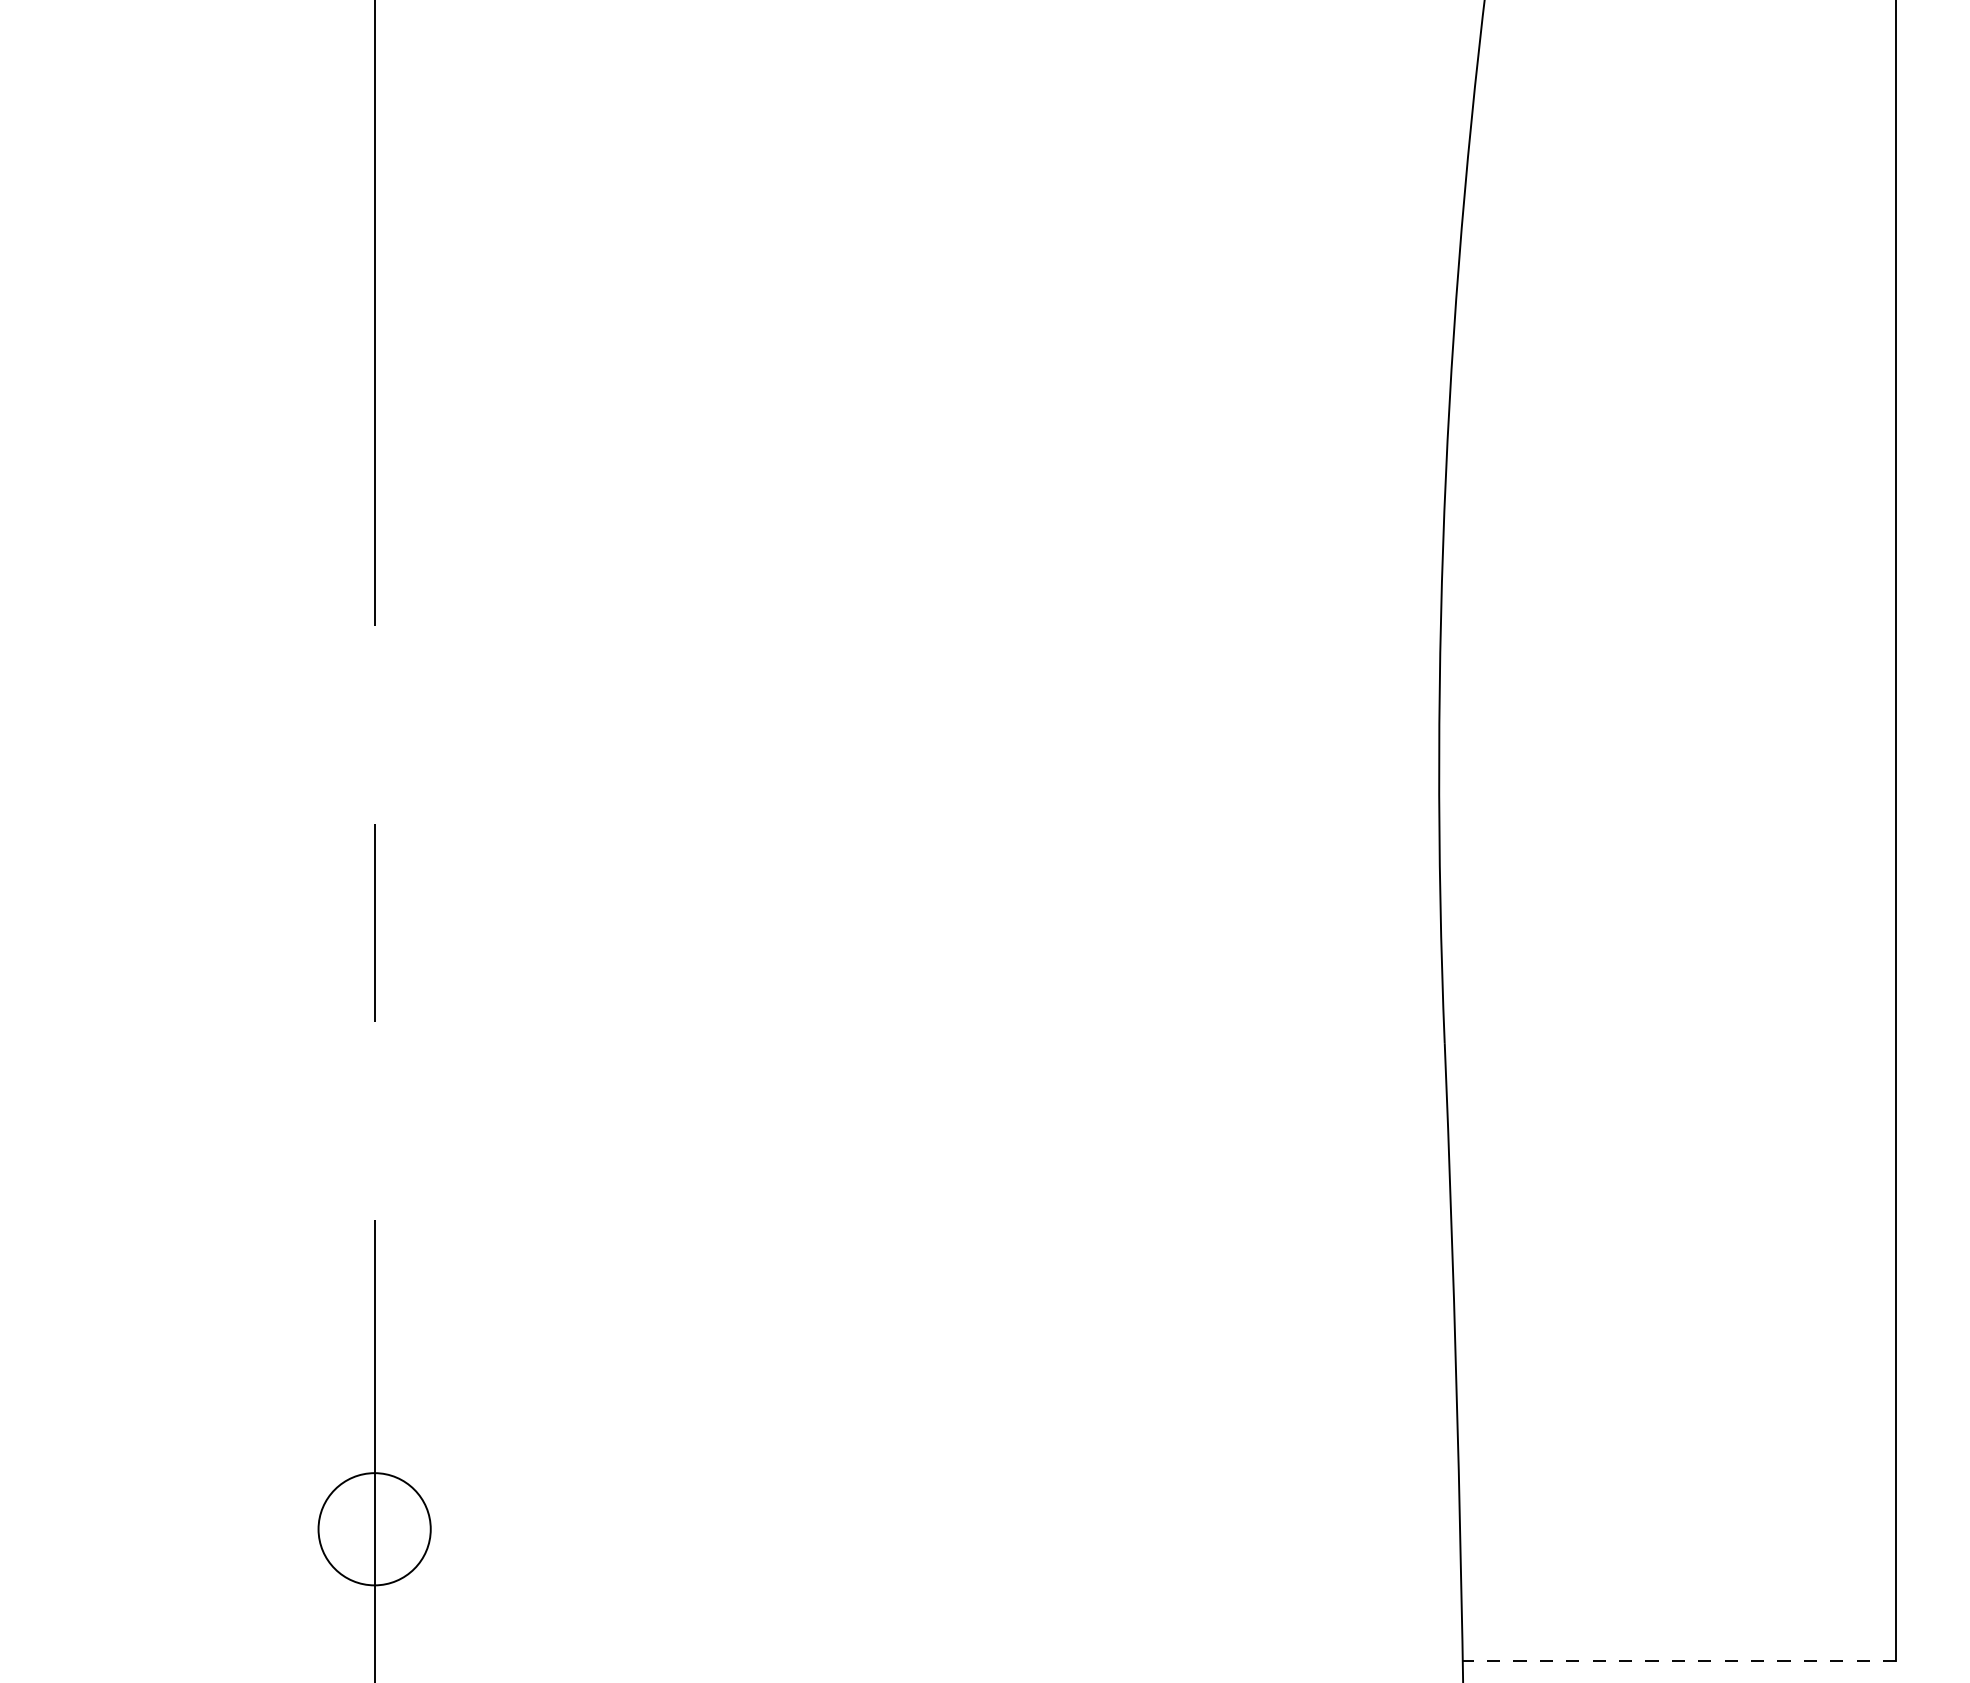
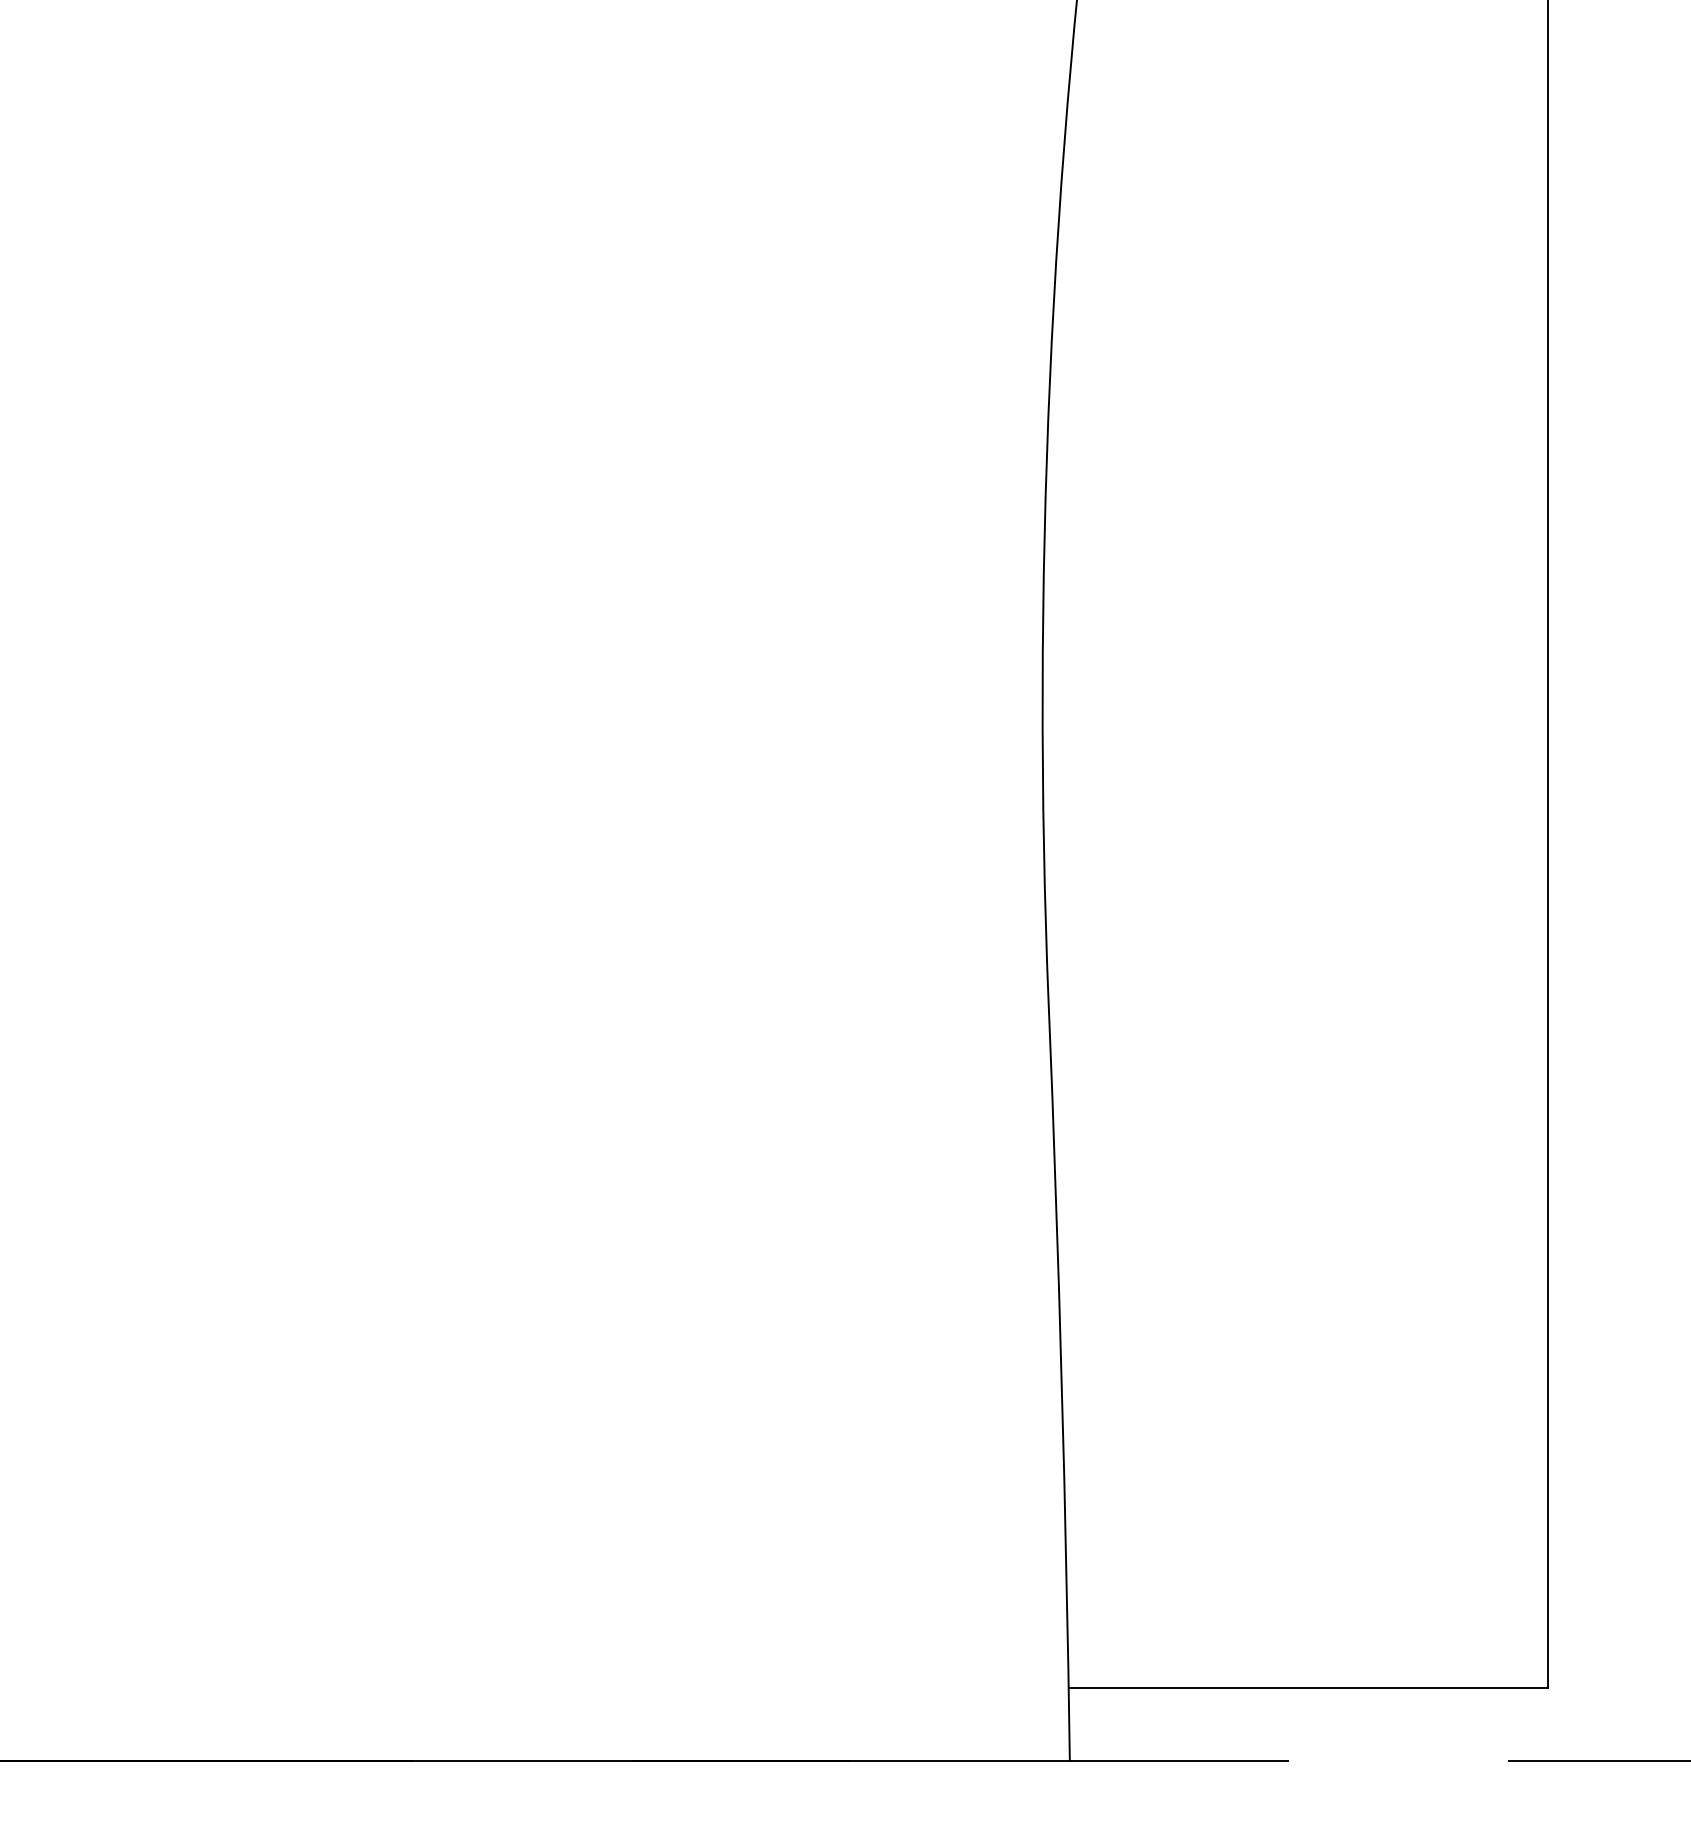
line: (1679, 1661) -> (1308, 1688), dashed -> solid

